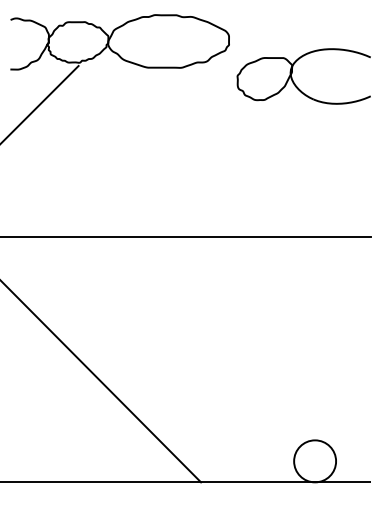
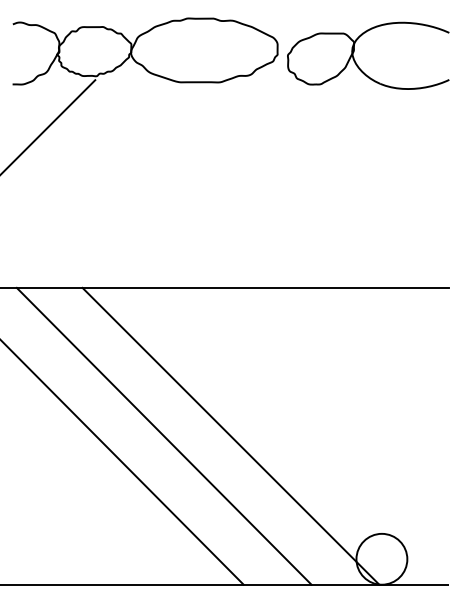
part: (294, 81) -> (356, 62), moved
line: (134, 359) -> (163, 435), added
line: (190, 359) -> (230, 435), added

